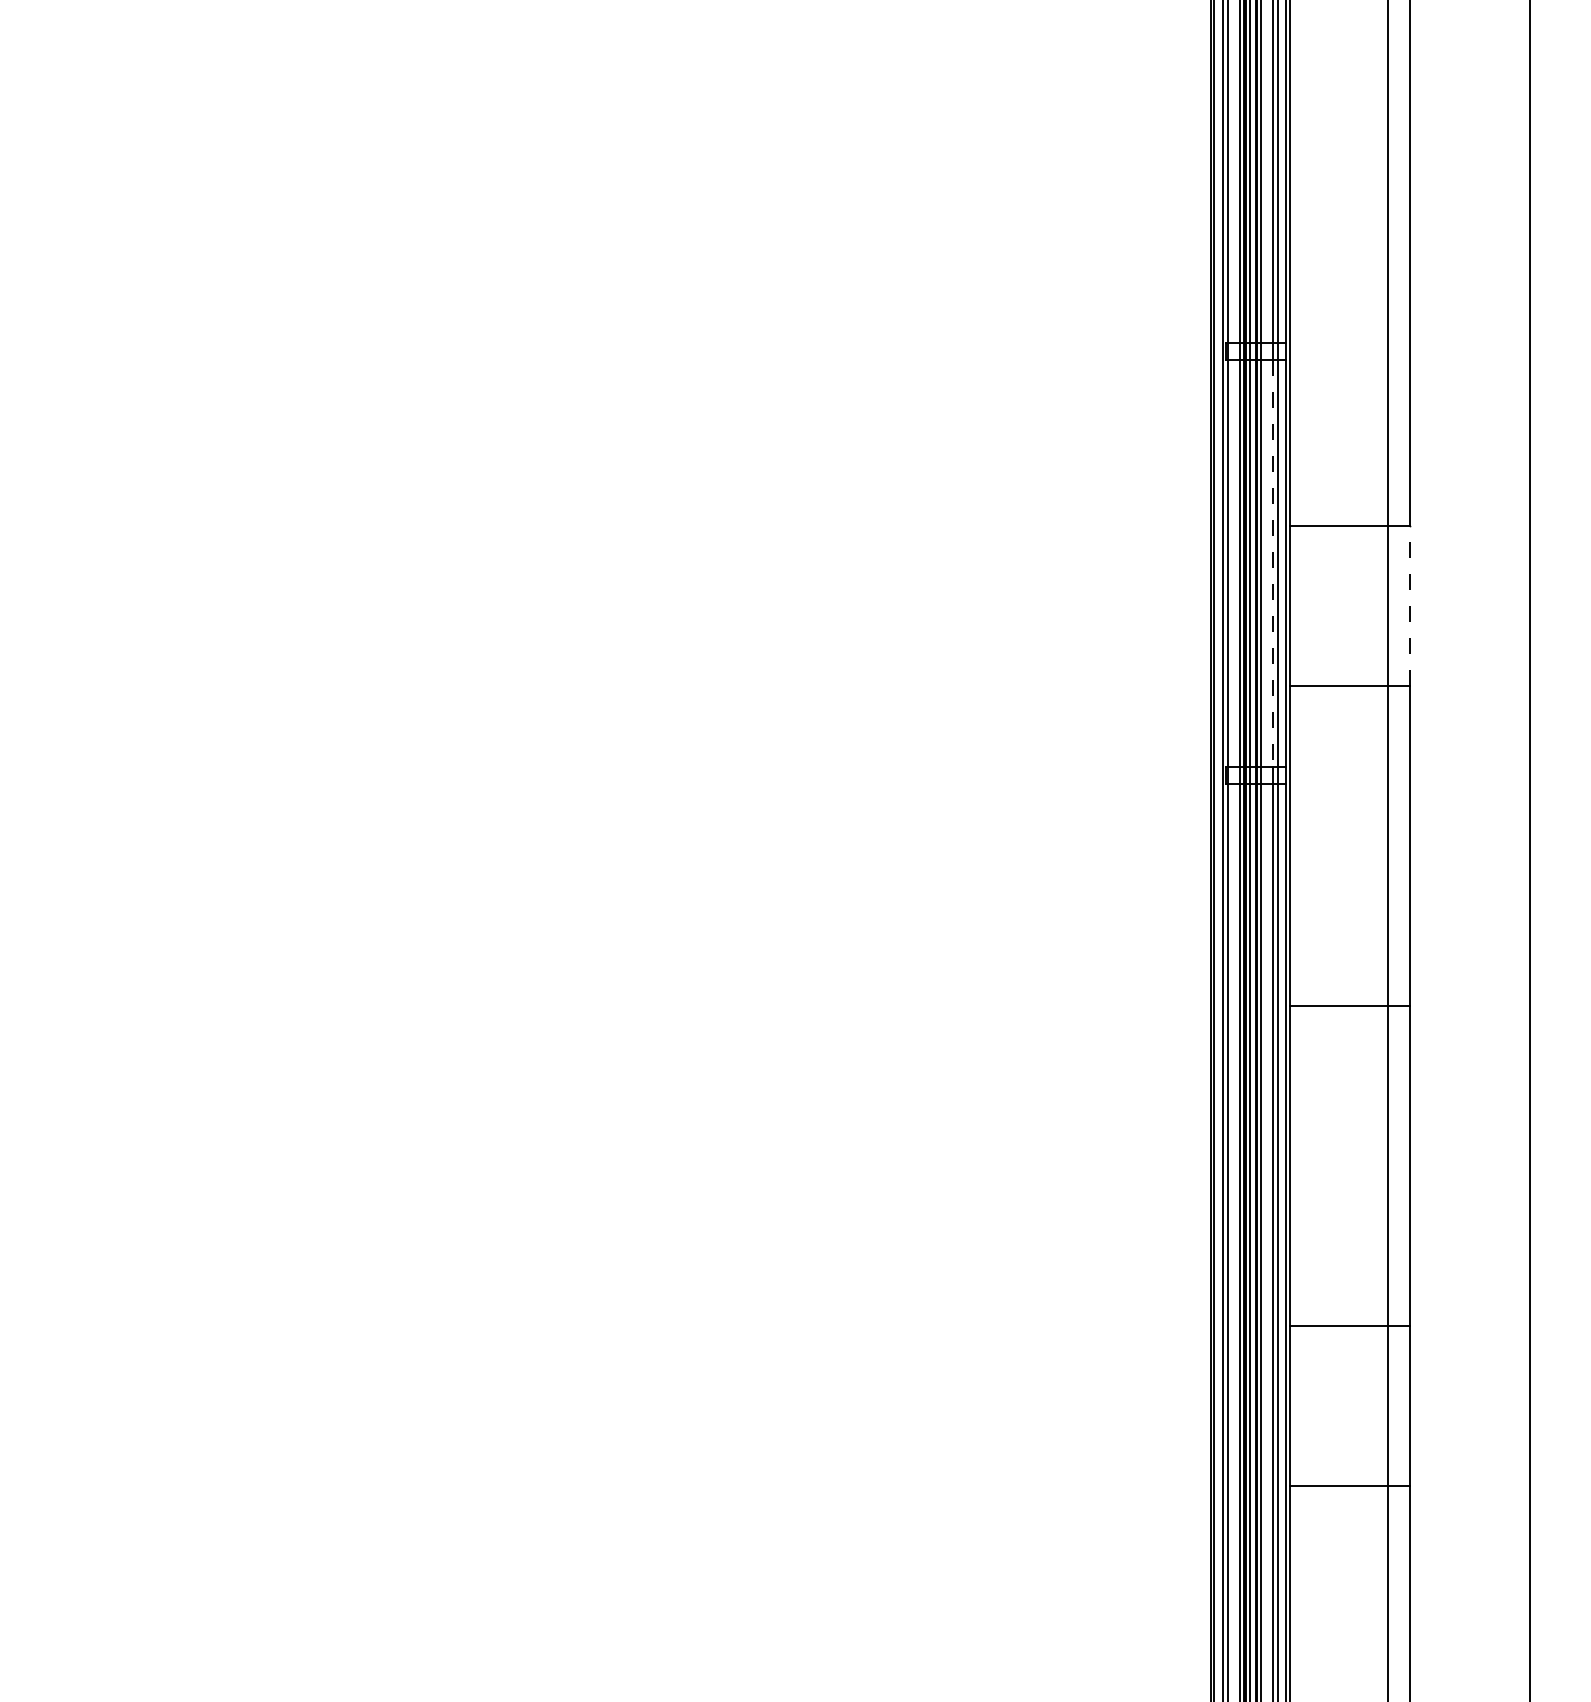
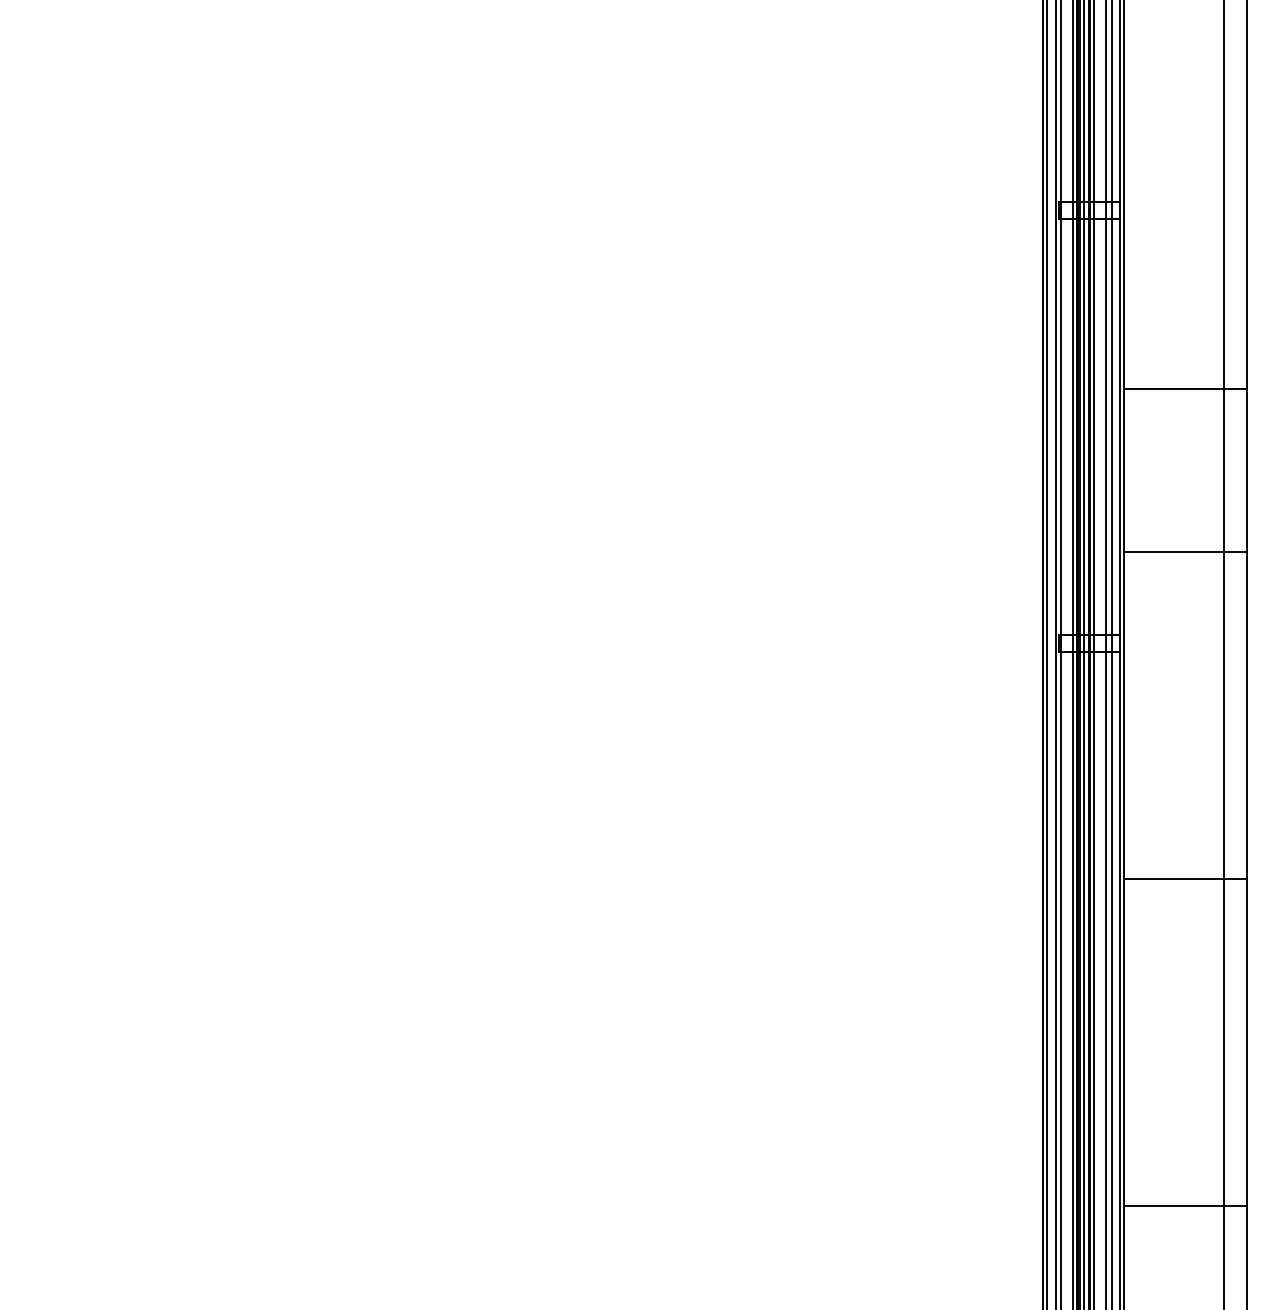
line: (1272, 563) -> (1106, 426), dashed -> solid
line: (1409, 606) -> (1246, 470), dashed -> solid

